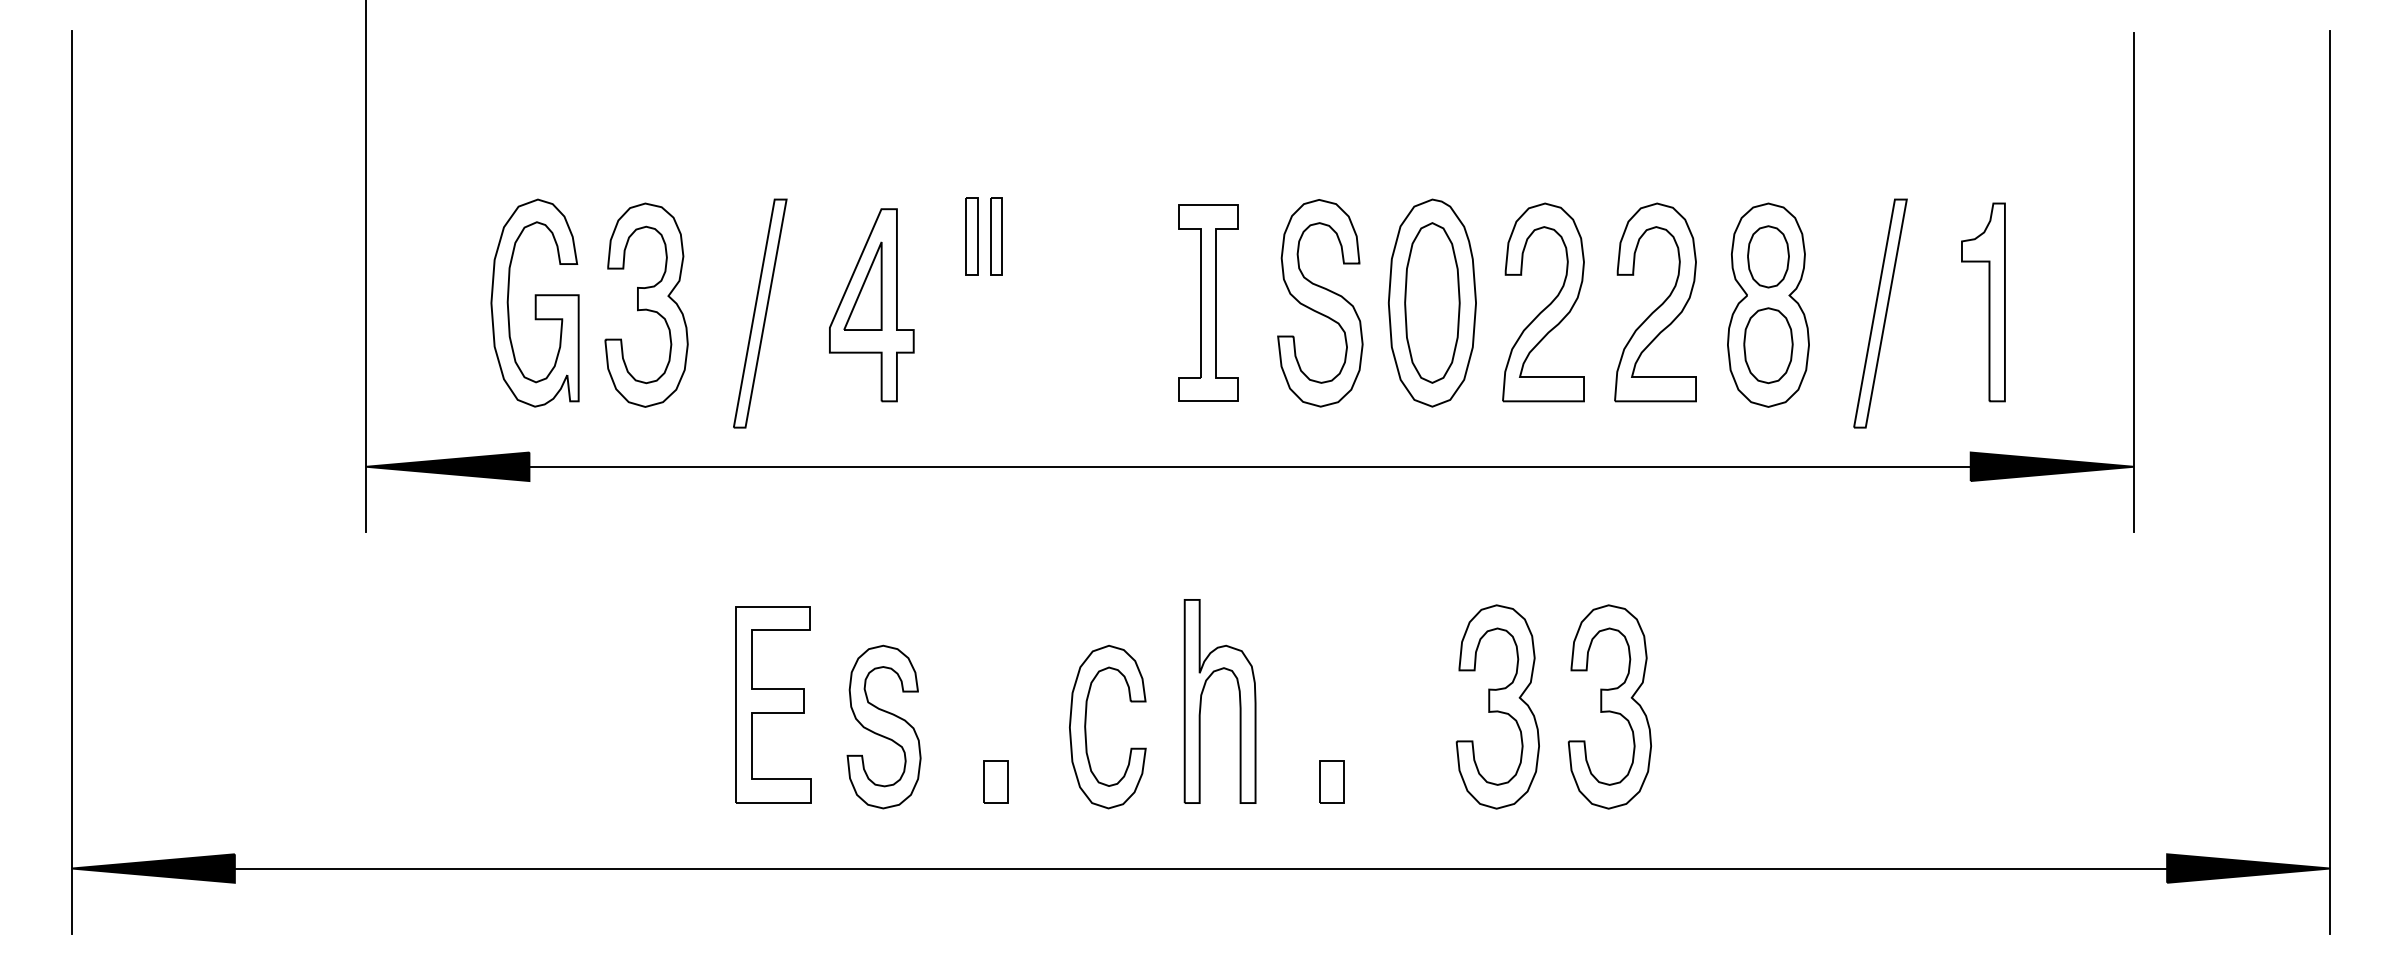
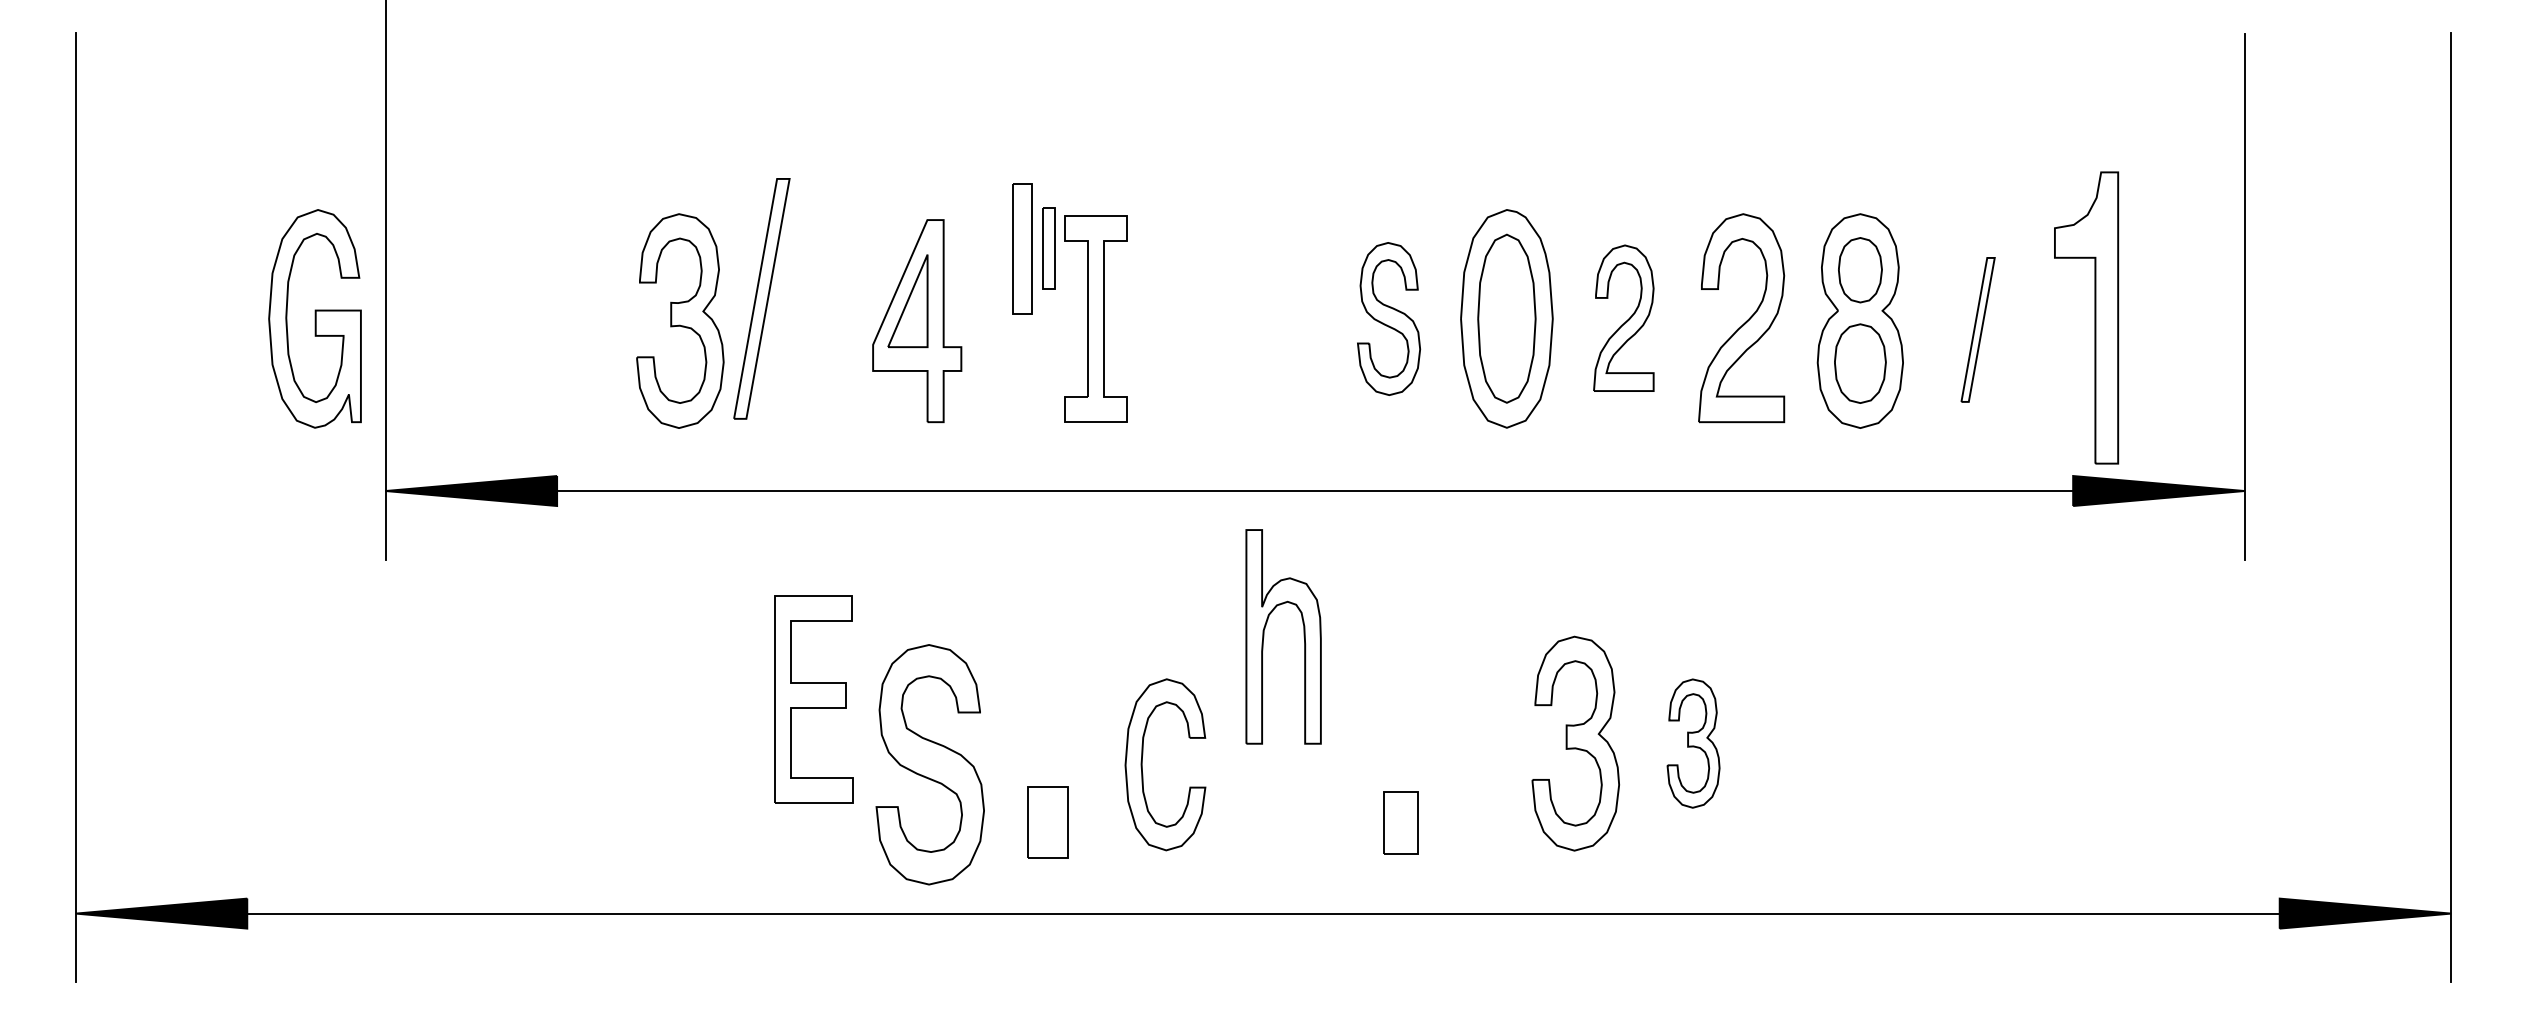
part: (971, 236) -> (1022, 248), size x1.6
part: (534, 302) -> (314, 318), moved
part: (1207, 302) -> (1095, 318), moved
part: (1319, 302) -> (1388, 318), size x0.7
part: (1543, 302) -> (1623, 318), size x0.7
part: (1983, 302) -> (2086, 318), size x1.4
part: (759, 313) -> (761, 298), moved
part: (1879, 313) -> (1977, 329), size x0.6
part: (1201, 701) -> (1264, 636), moved
part: (773, 704) -> (813, 699), moved
part: (1609, 706) -> (1693, 743), size x0.6
part: (883, 726) -> (929, 764), size x1.4
part: (995, 781) -> (1047, 822), size x1.6
part: (1332, 781) -> (1401, 822), size x1.4

